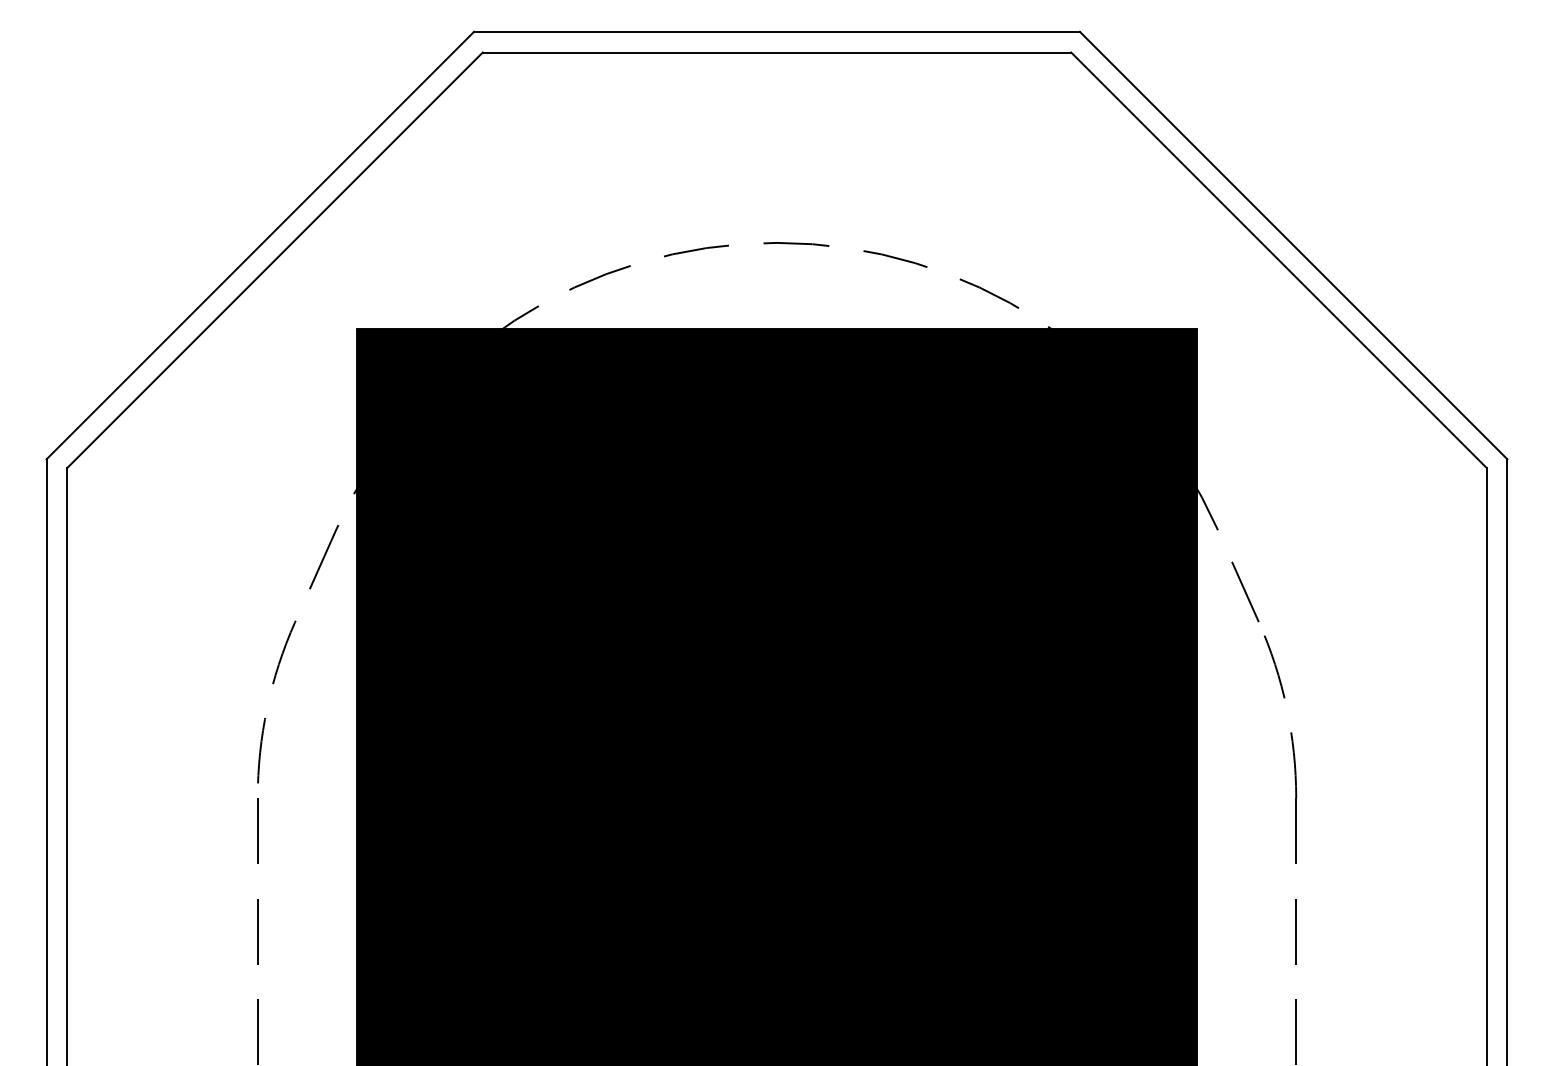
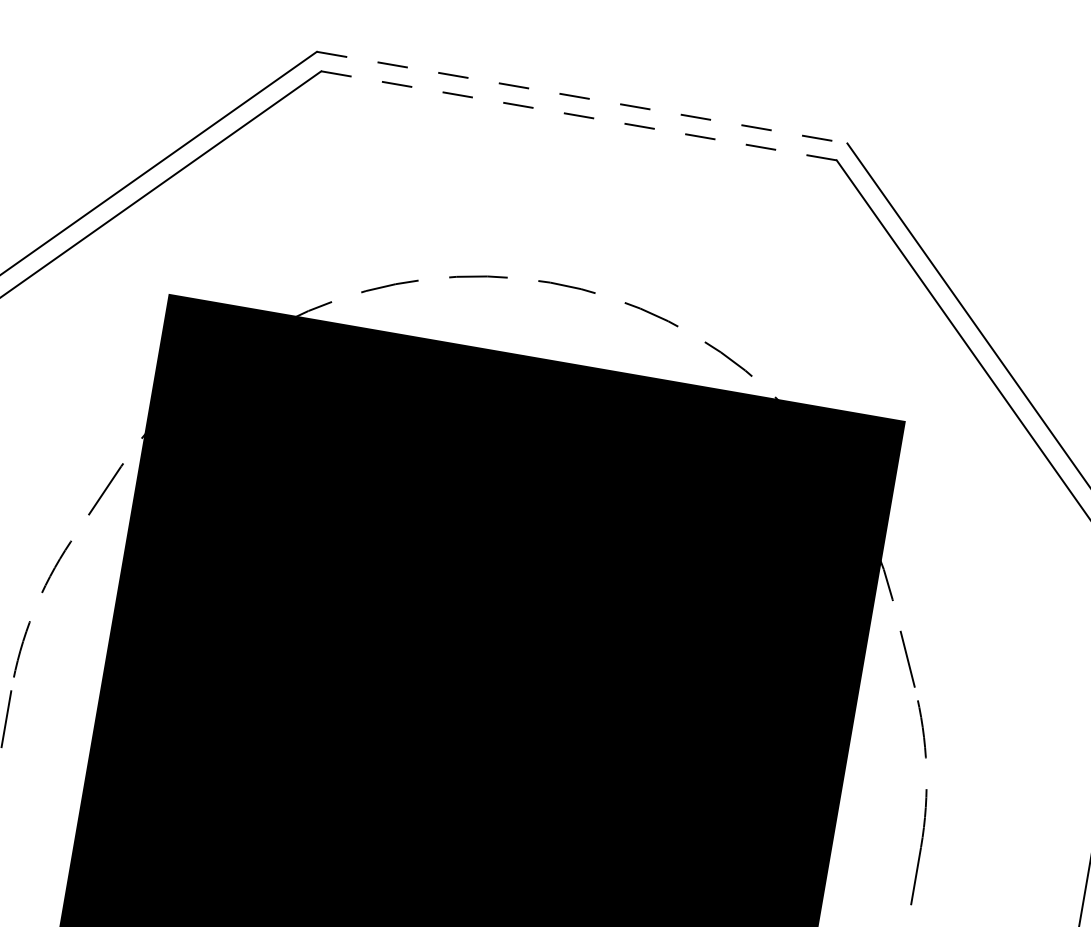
line: (776, 31) -> (581, 97), solid -> dashed
line: (777, 52) -> (579, 115), solid -> dashed

